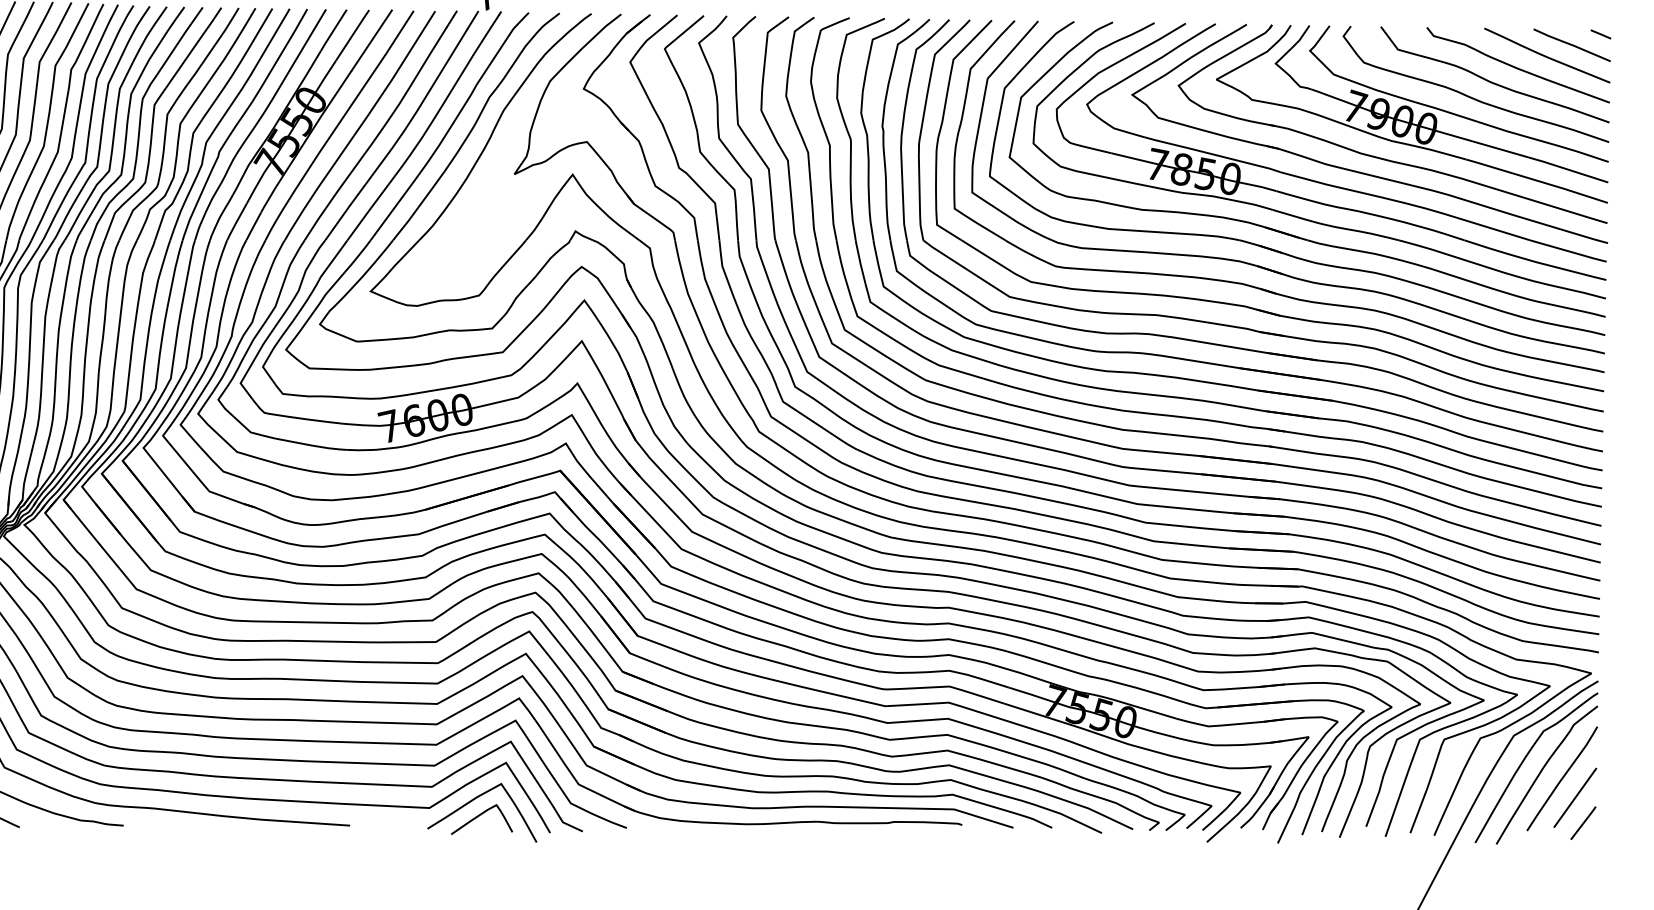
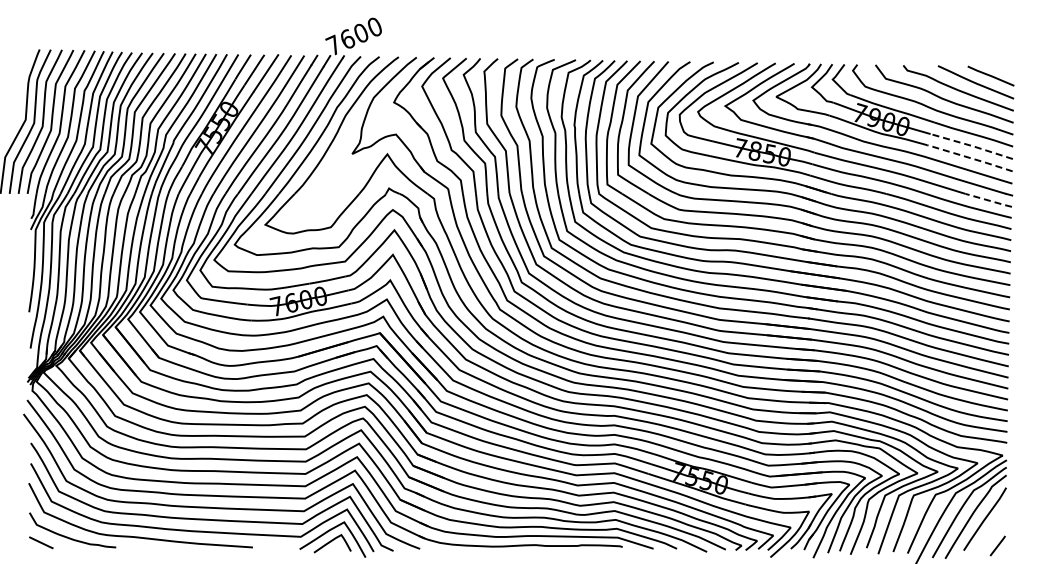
line: (1601, 34) -> (1008, 69), removed
line: (1541, 160) -> (972, 145), solid -> dashed
line: (1536, 179) -> (969, 157), solid -> dashed
line: (1569, 251) -> (989, 200), solid -> dashed
line: (1574, 797) -> (992, 530), removed

